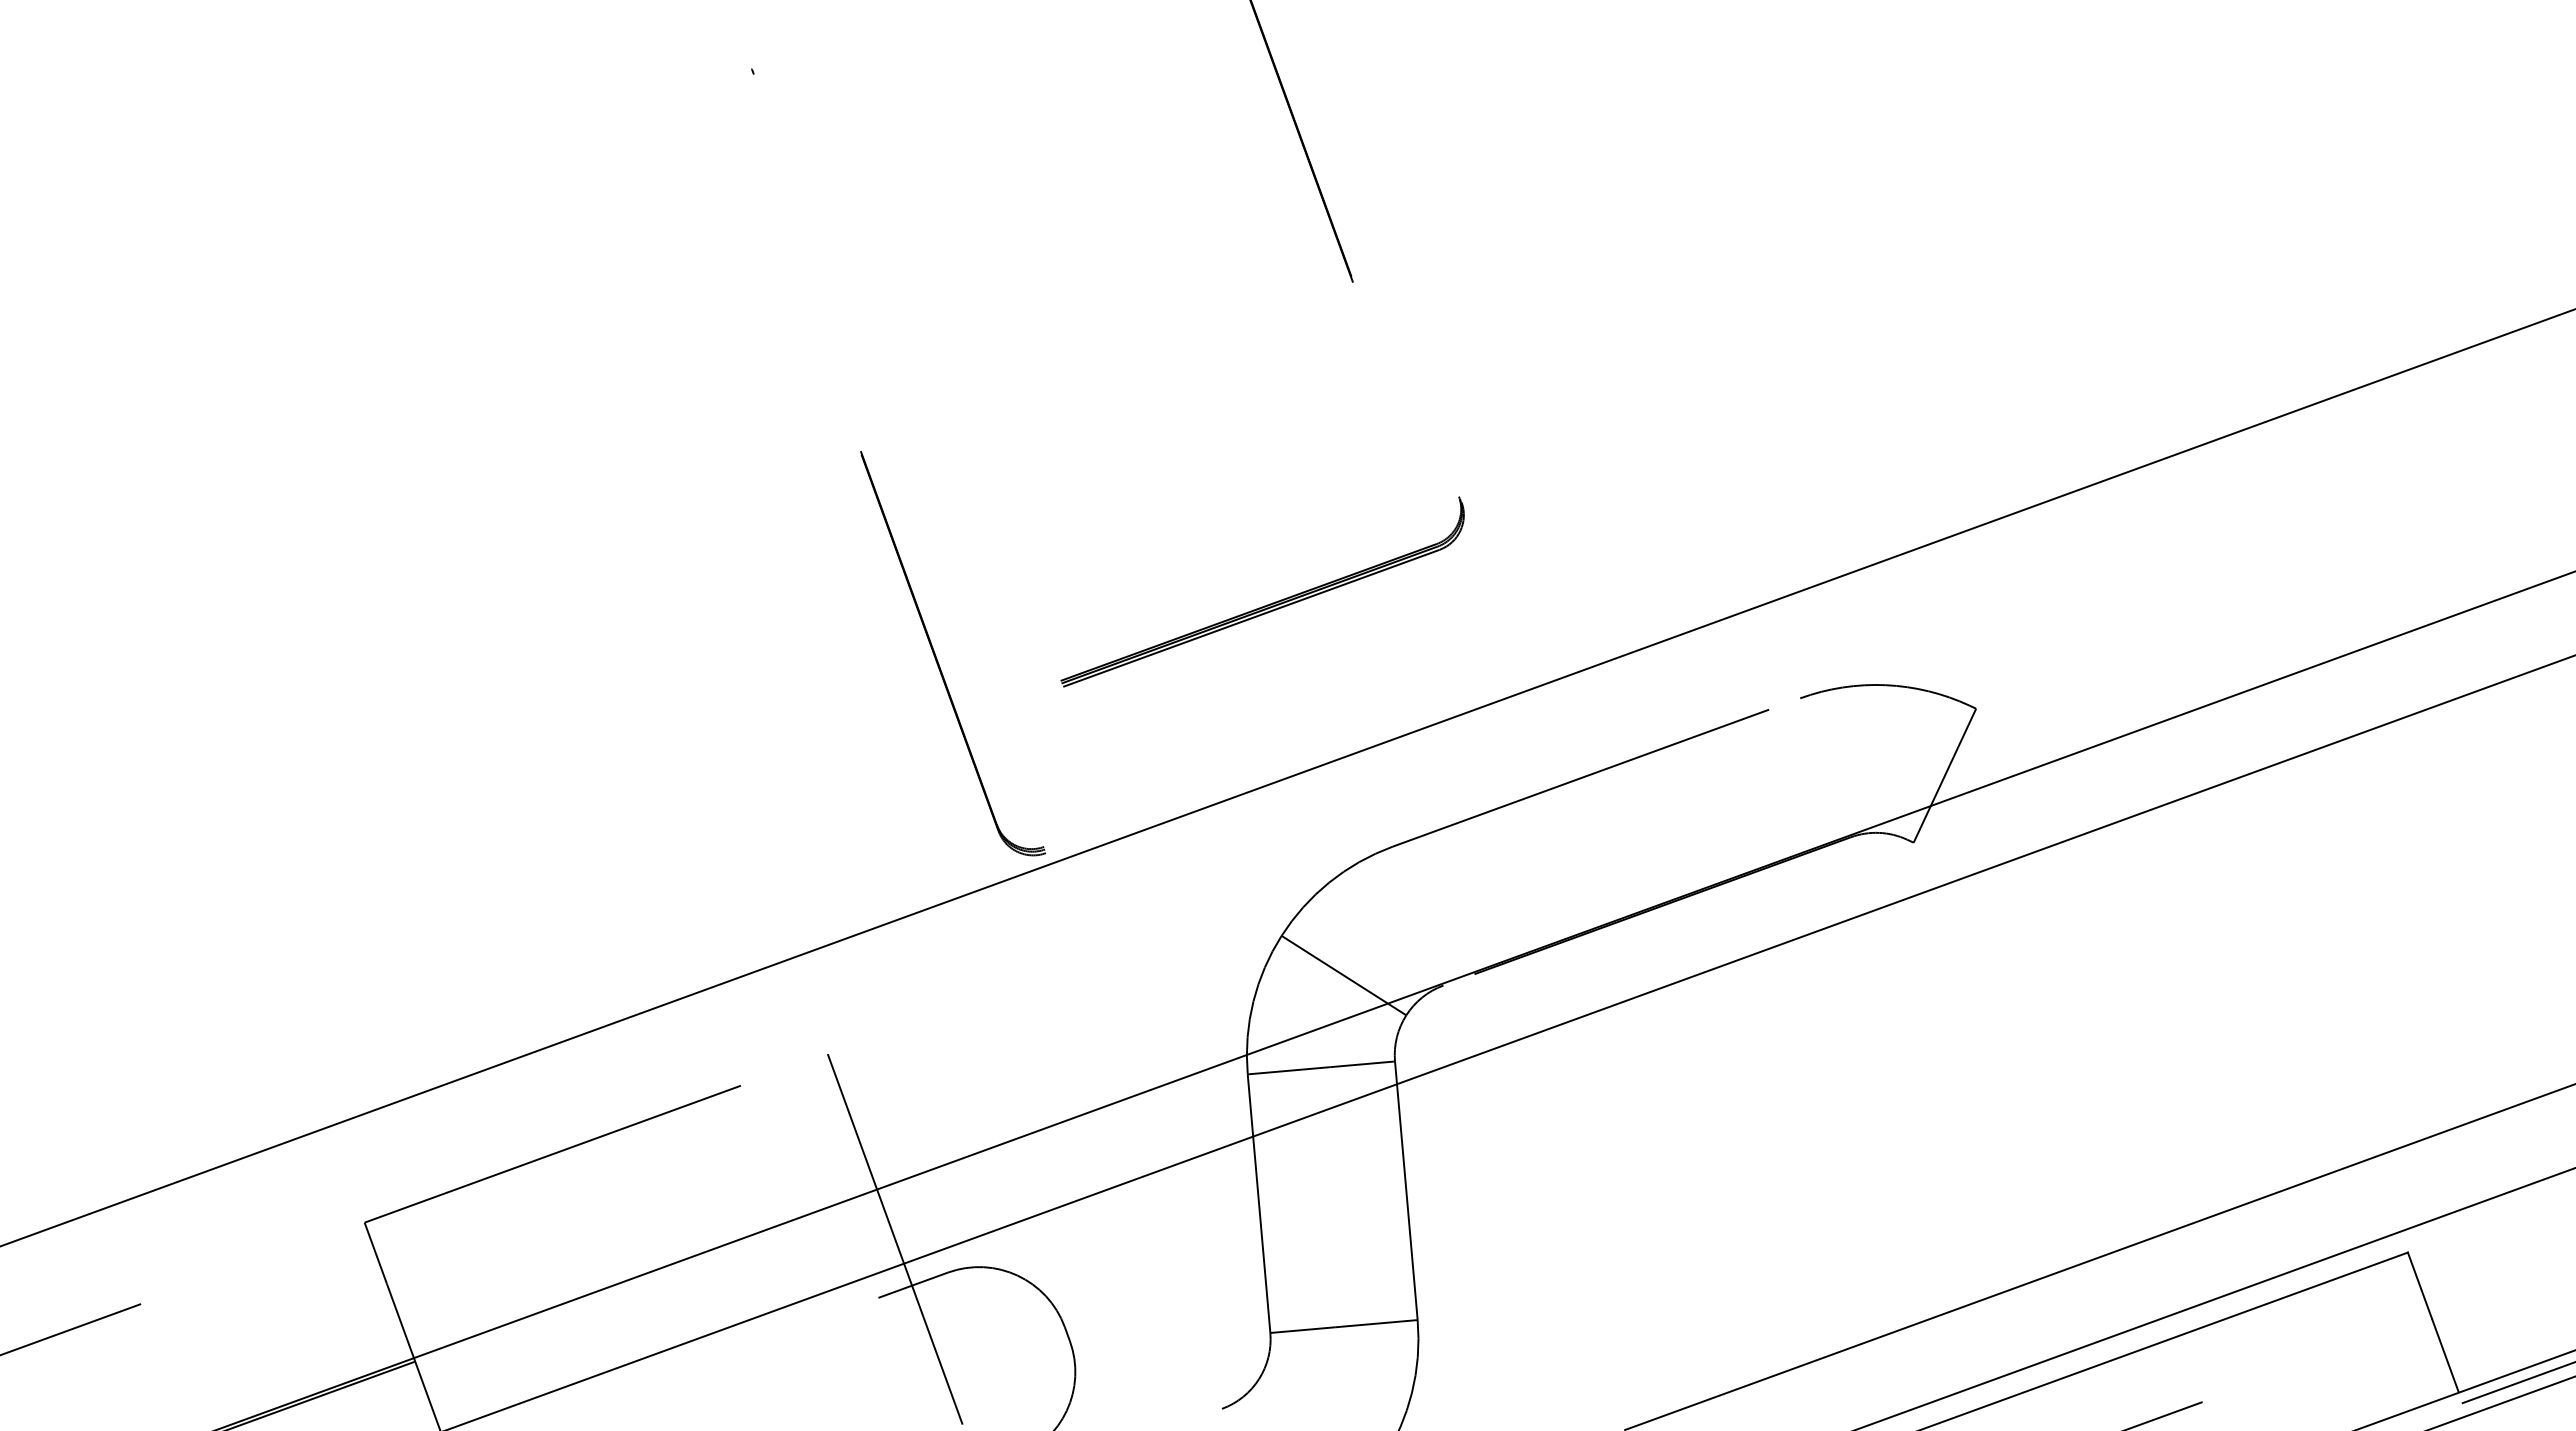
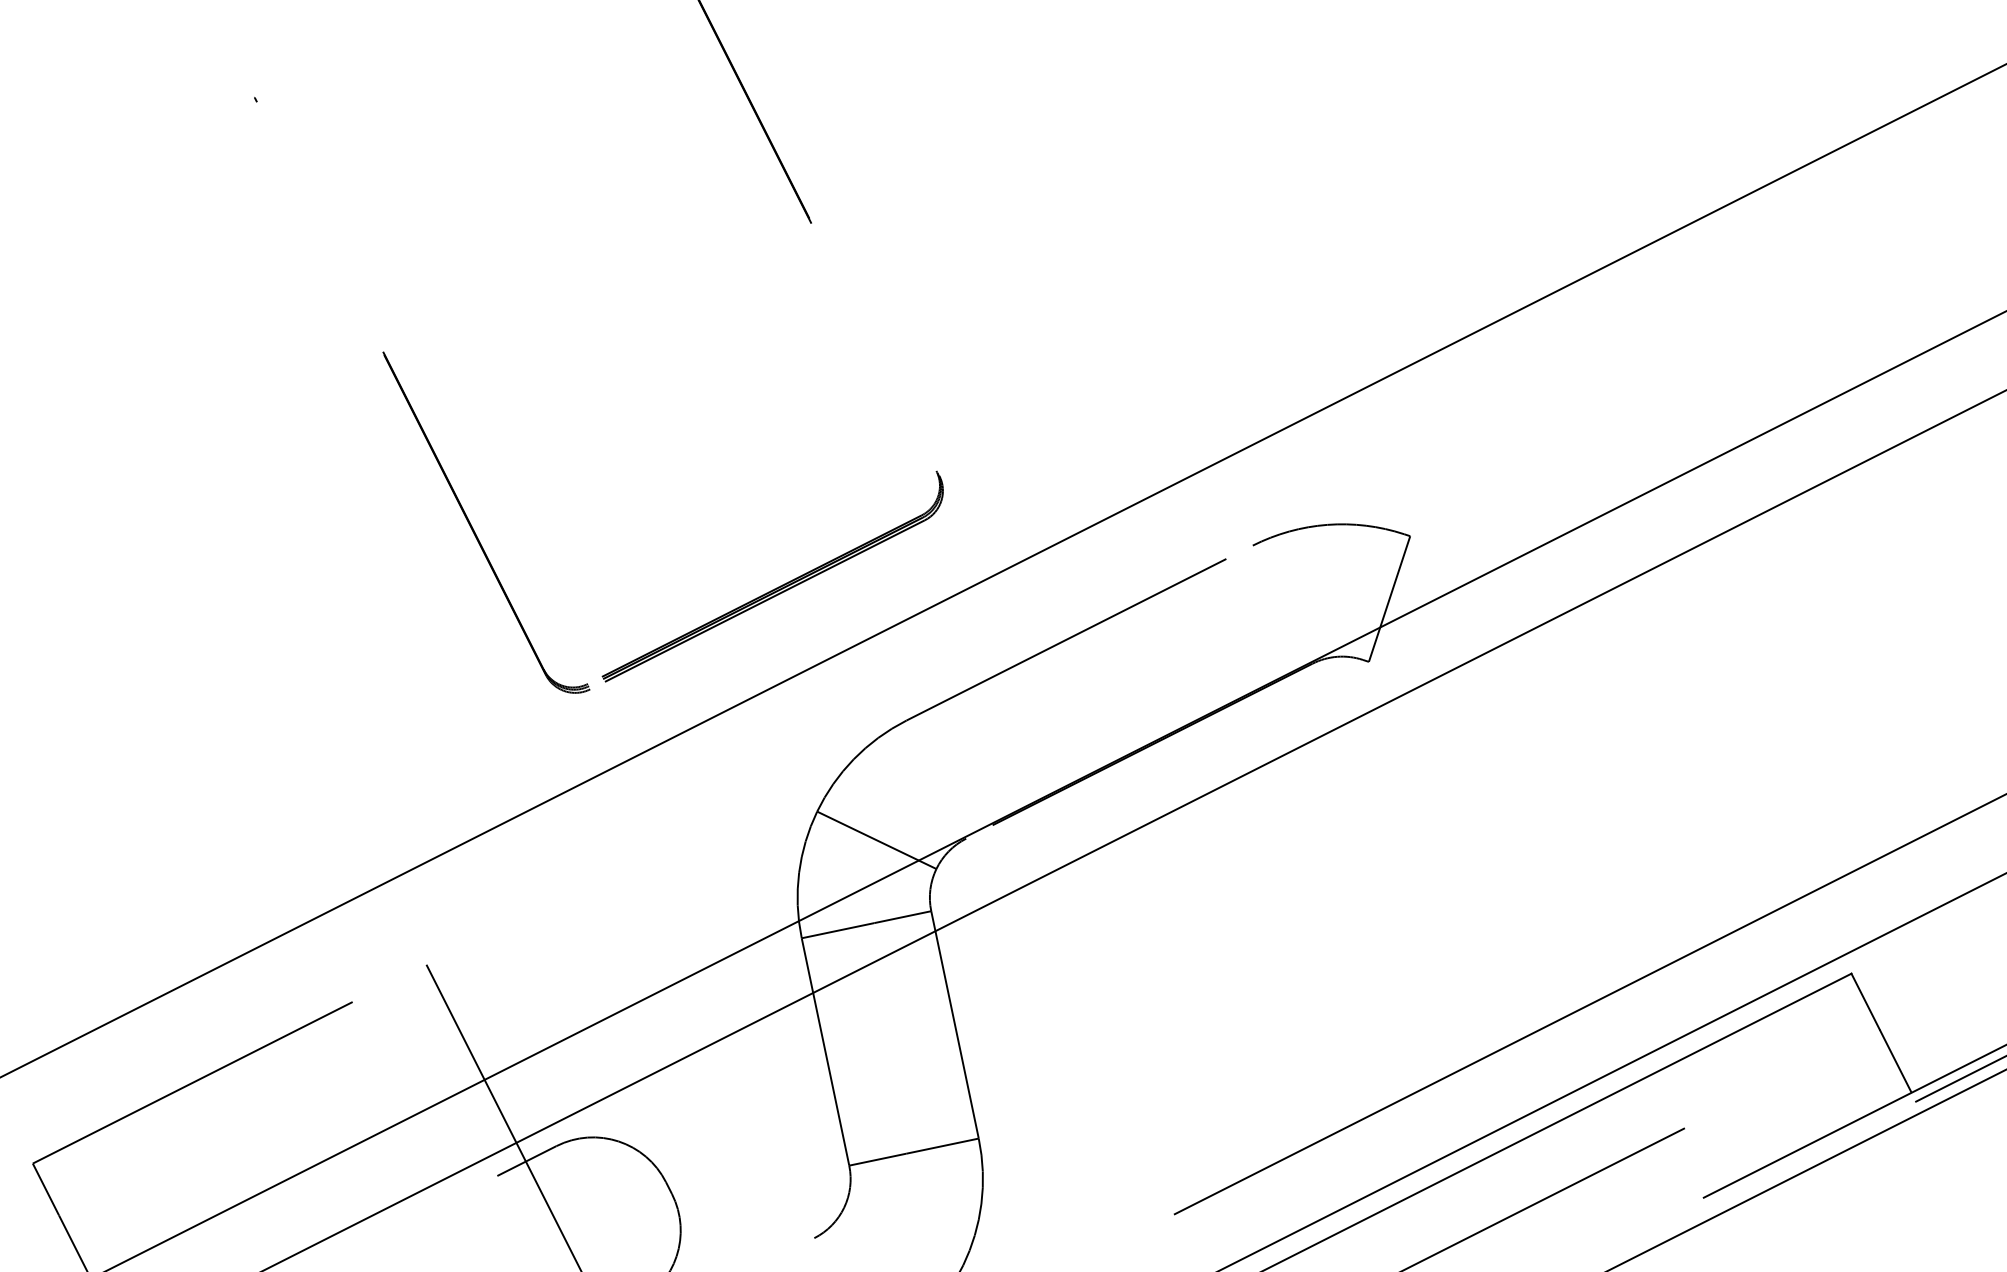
part: (1269, 603) -> (779, 586), moved
part: (937, 658) -> (473, 527), moved

